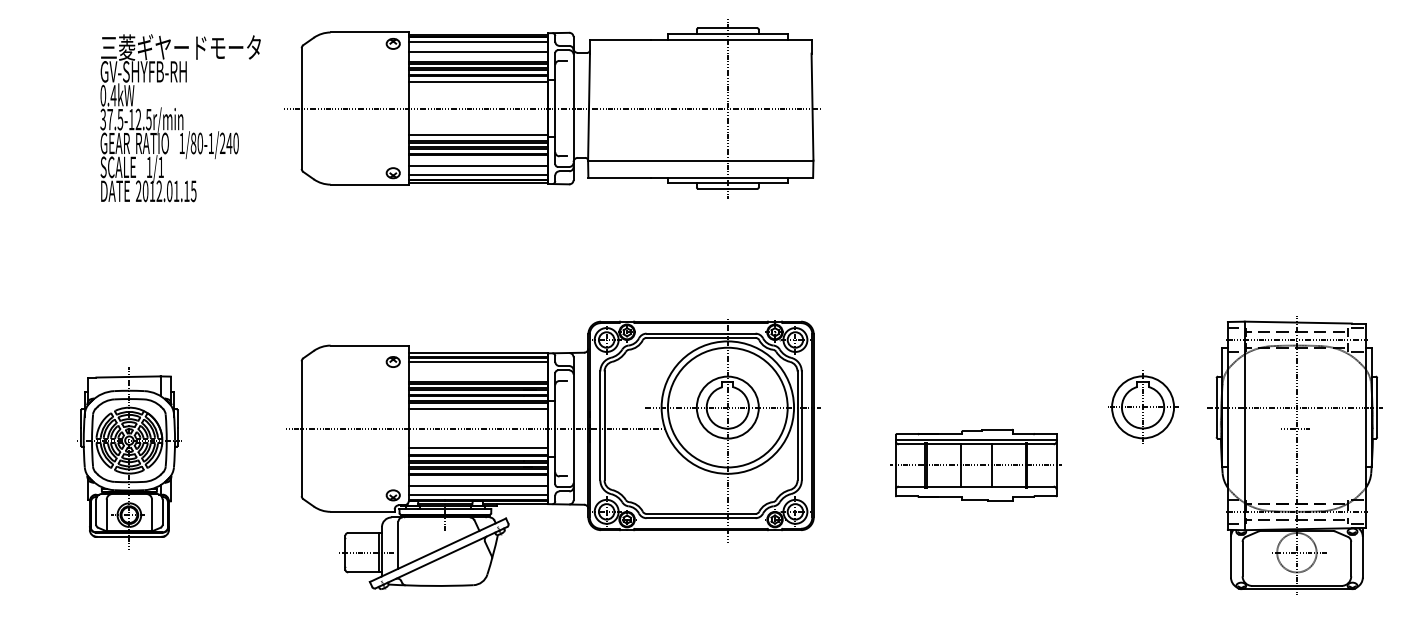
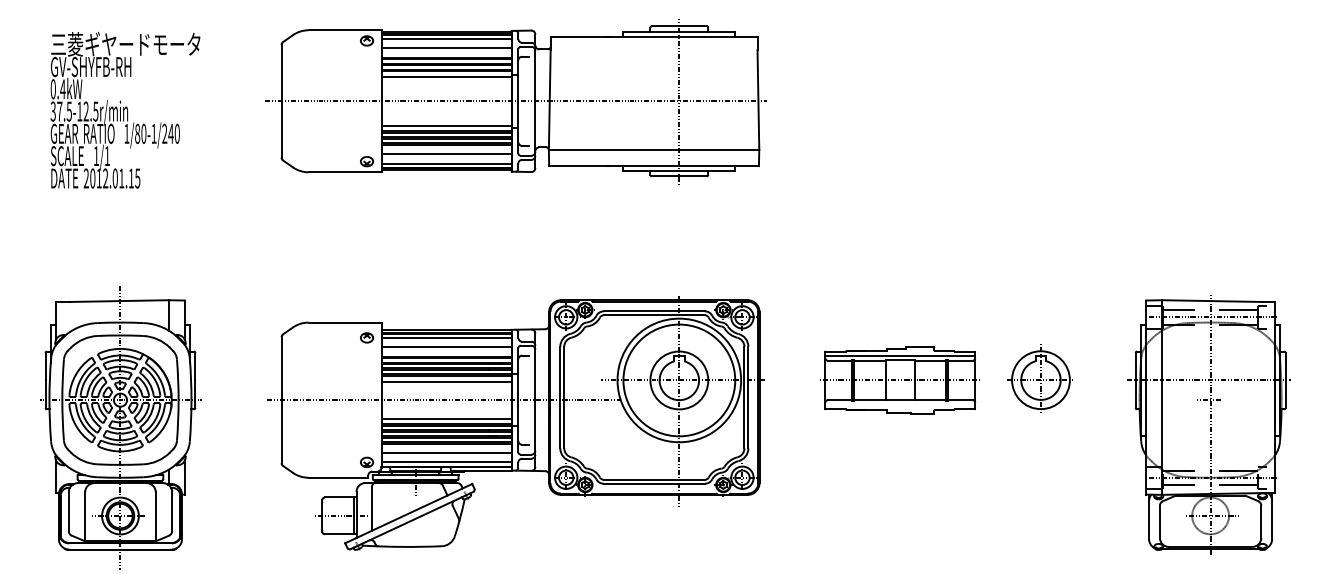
text: (180, 118) -> (125, 110), moved
line: (478, 372) -> (446, 347), added
part: (1141, 405) -> (1039, 378), moved
part: (129, 458) -> (120, 427), size x1.67
part: (975, 465) -> (899, 380), moved

